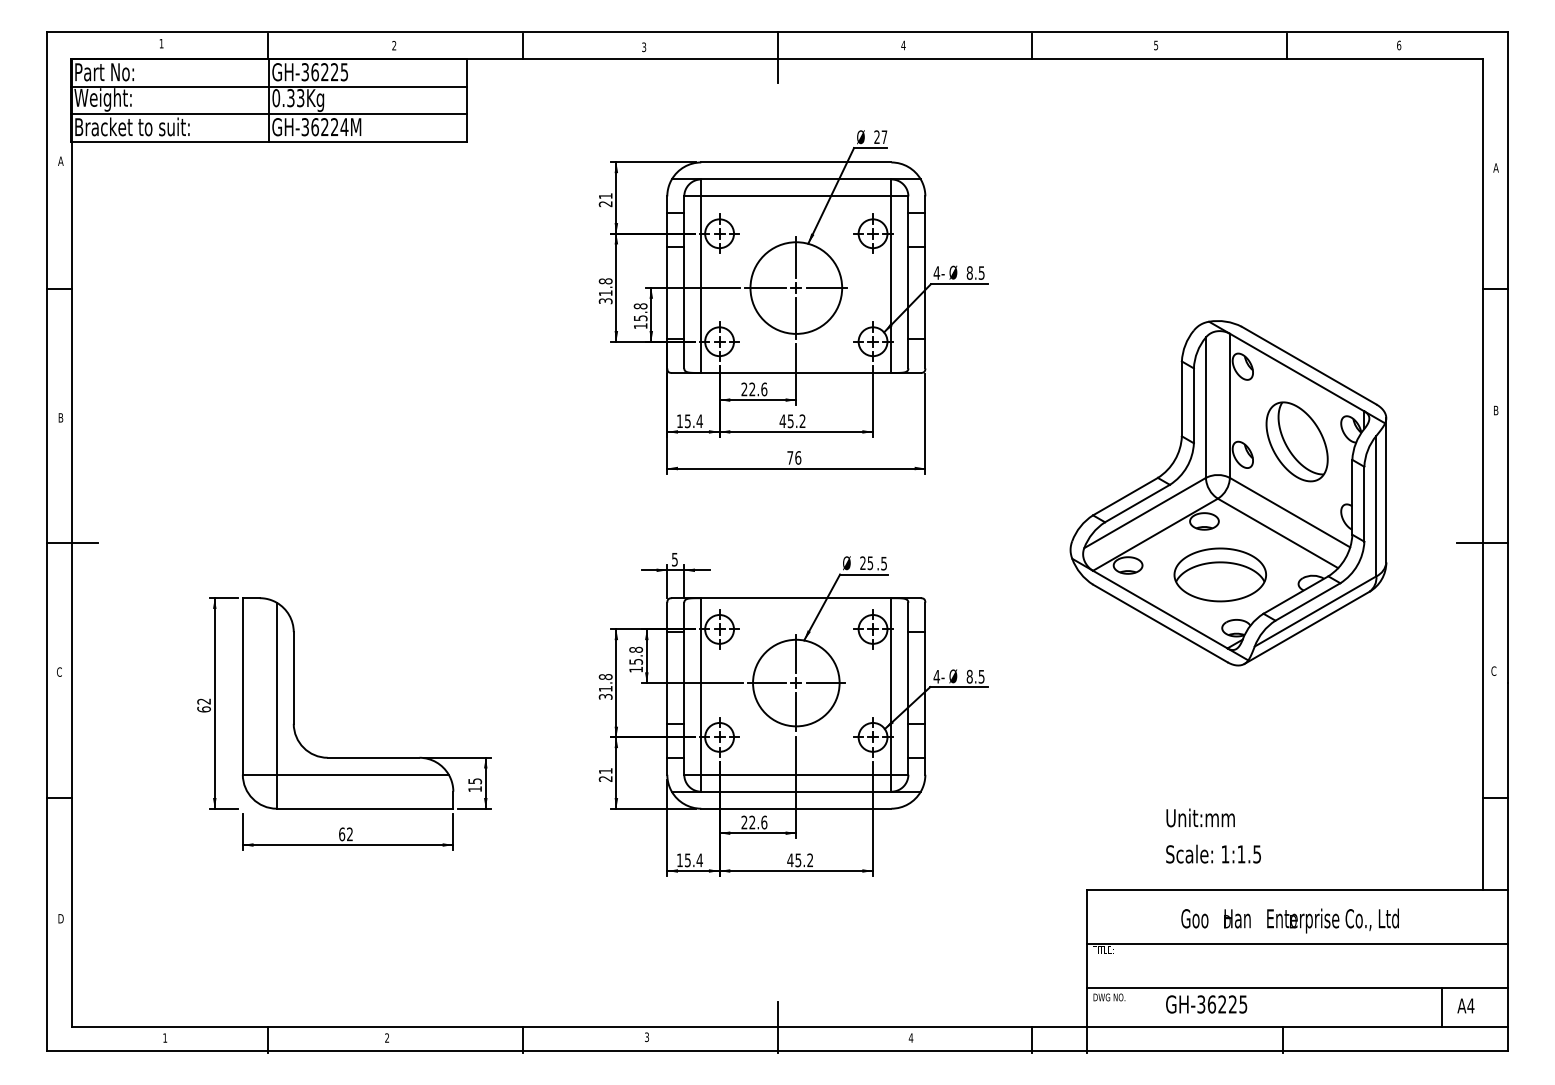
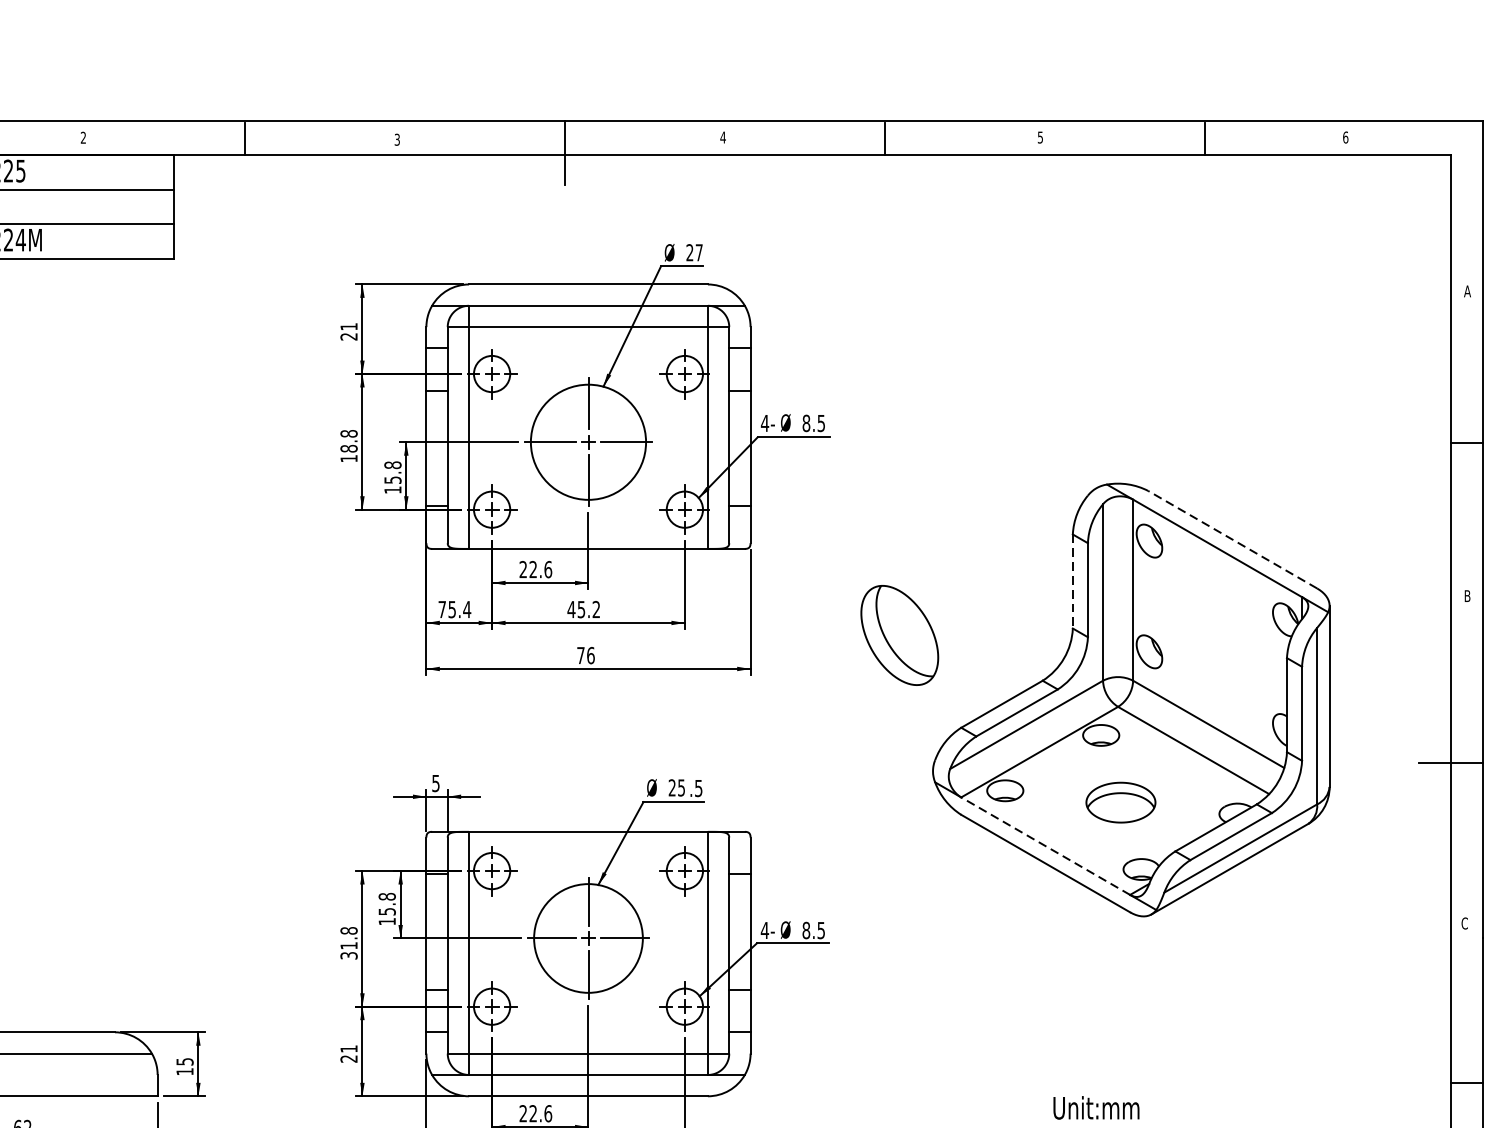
text: (605, 297) -> (348, 454), 31.8 -> 18.8
line: (1309, 365) -> (1233, 539), solid -> dashed
line: (1181, 399) -> (1072, 582), solid -> dashed
text: (679, 420) -> (441, 608), 15.4 -> 75.4
part: (1296, 441) -> (898, 635), moved
part: (1219, 574) -> (1120, 802), size x0.6
line: (1160, 609) -> (1045, 846), solid -> dashed

